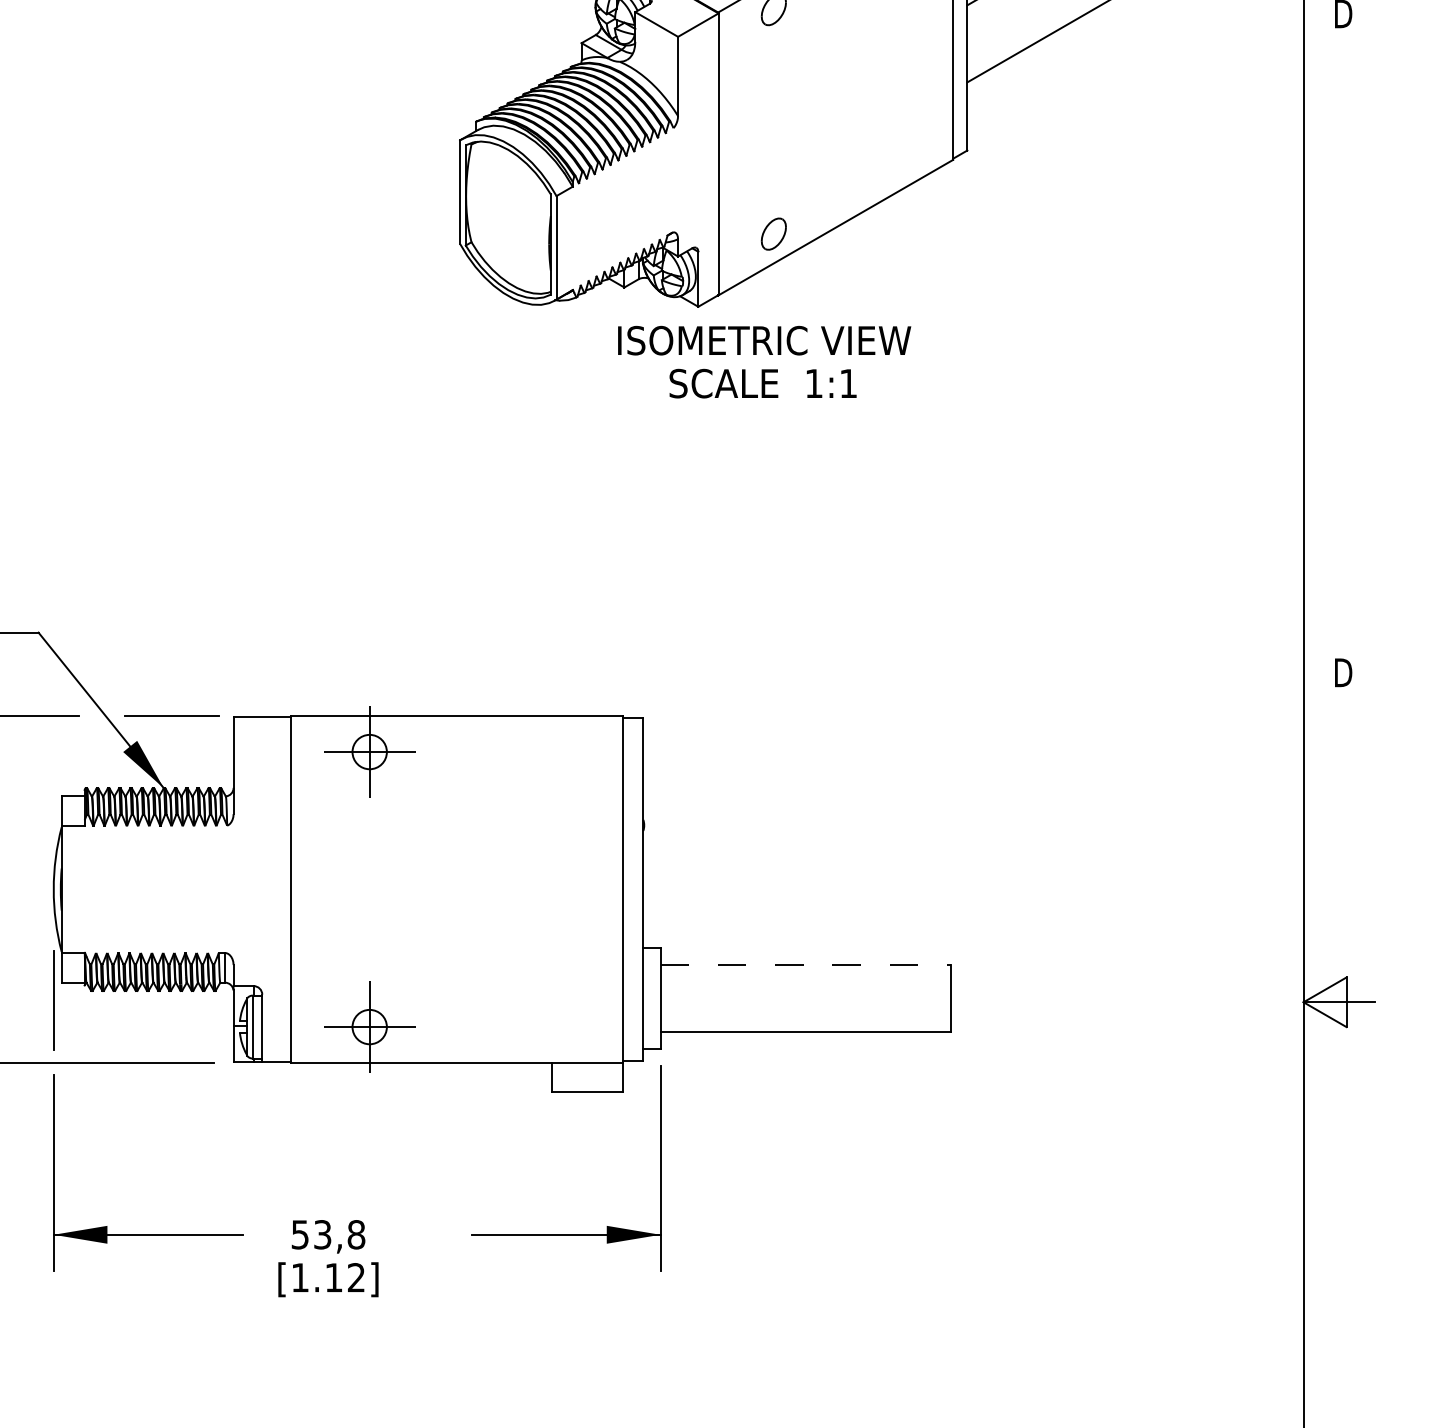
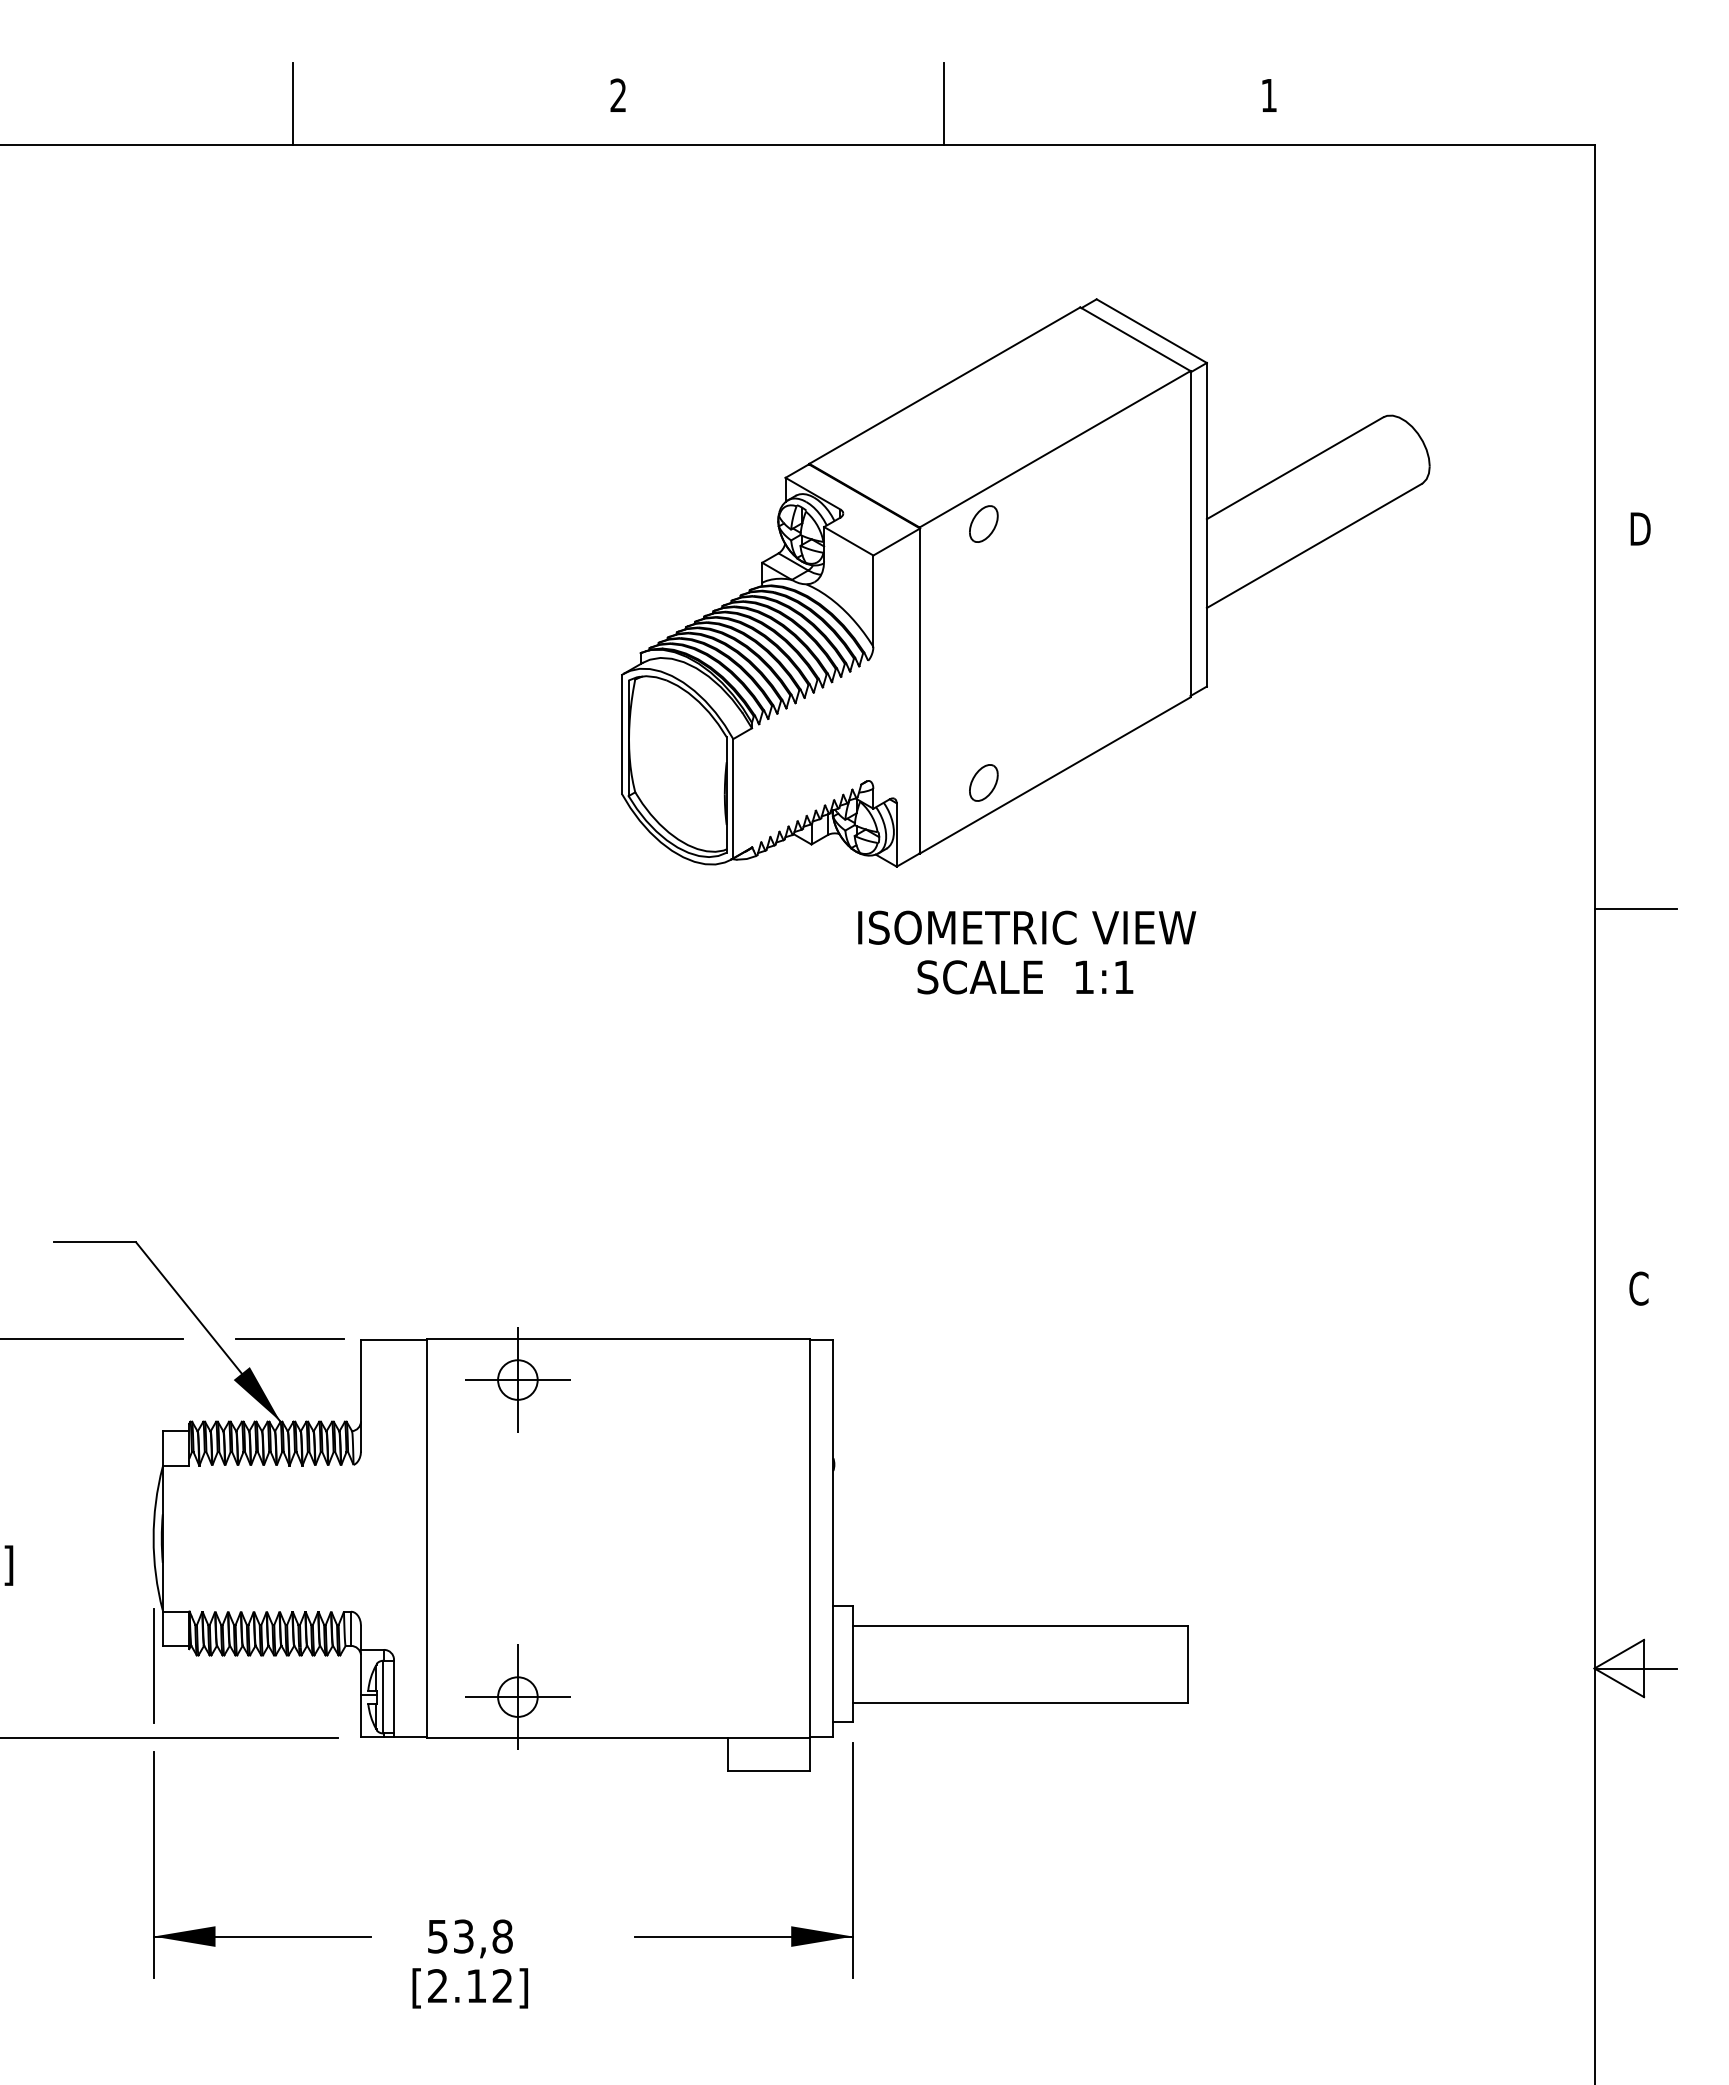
line: (1339, 343) -> (1635, 908), added
text: (764, 362) -> (1027, 952), moved
text: (1342, 672) -> (1639, 1288), D -> C
line: (806, 964) -> (1021, 1625), dashed -> solid
text: (299, 1277) -> (437, 1985), [1.12] -> [2.12]

